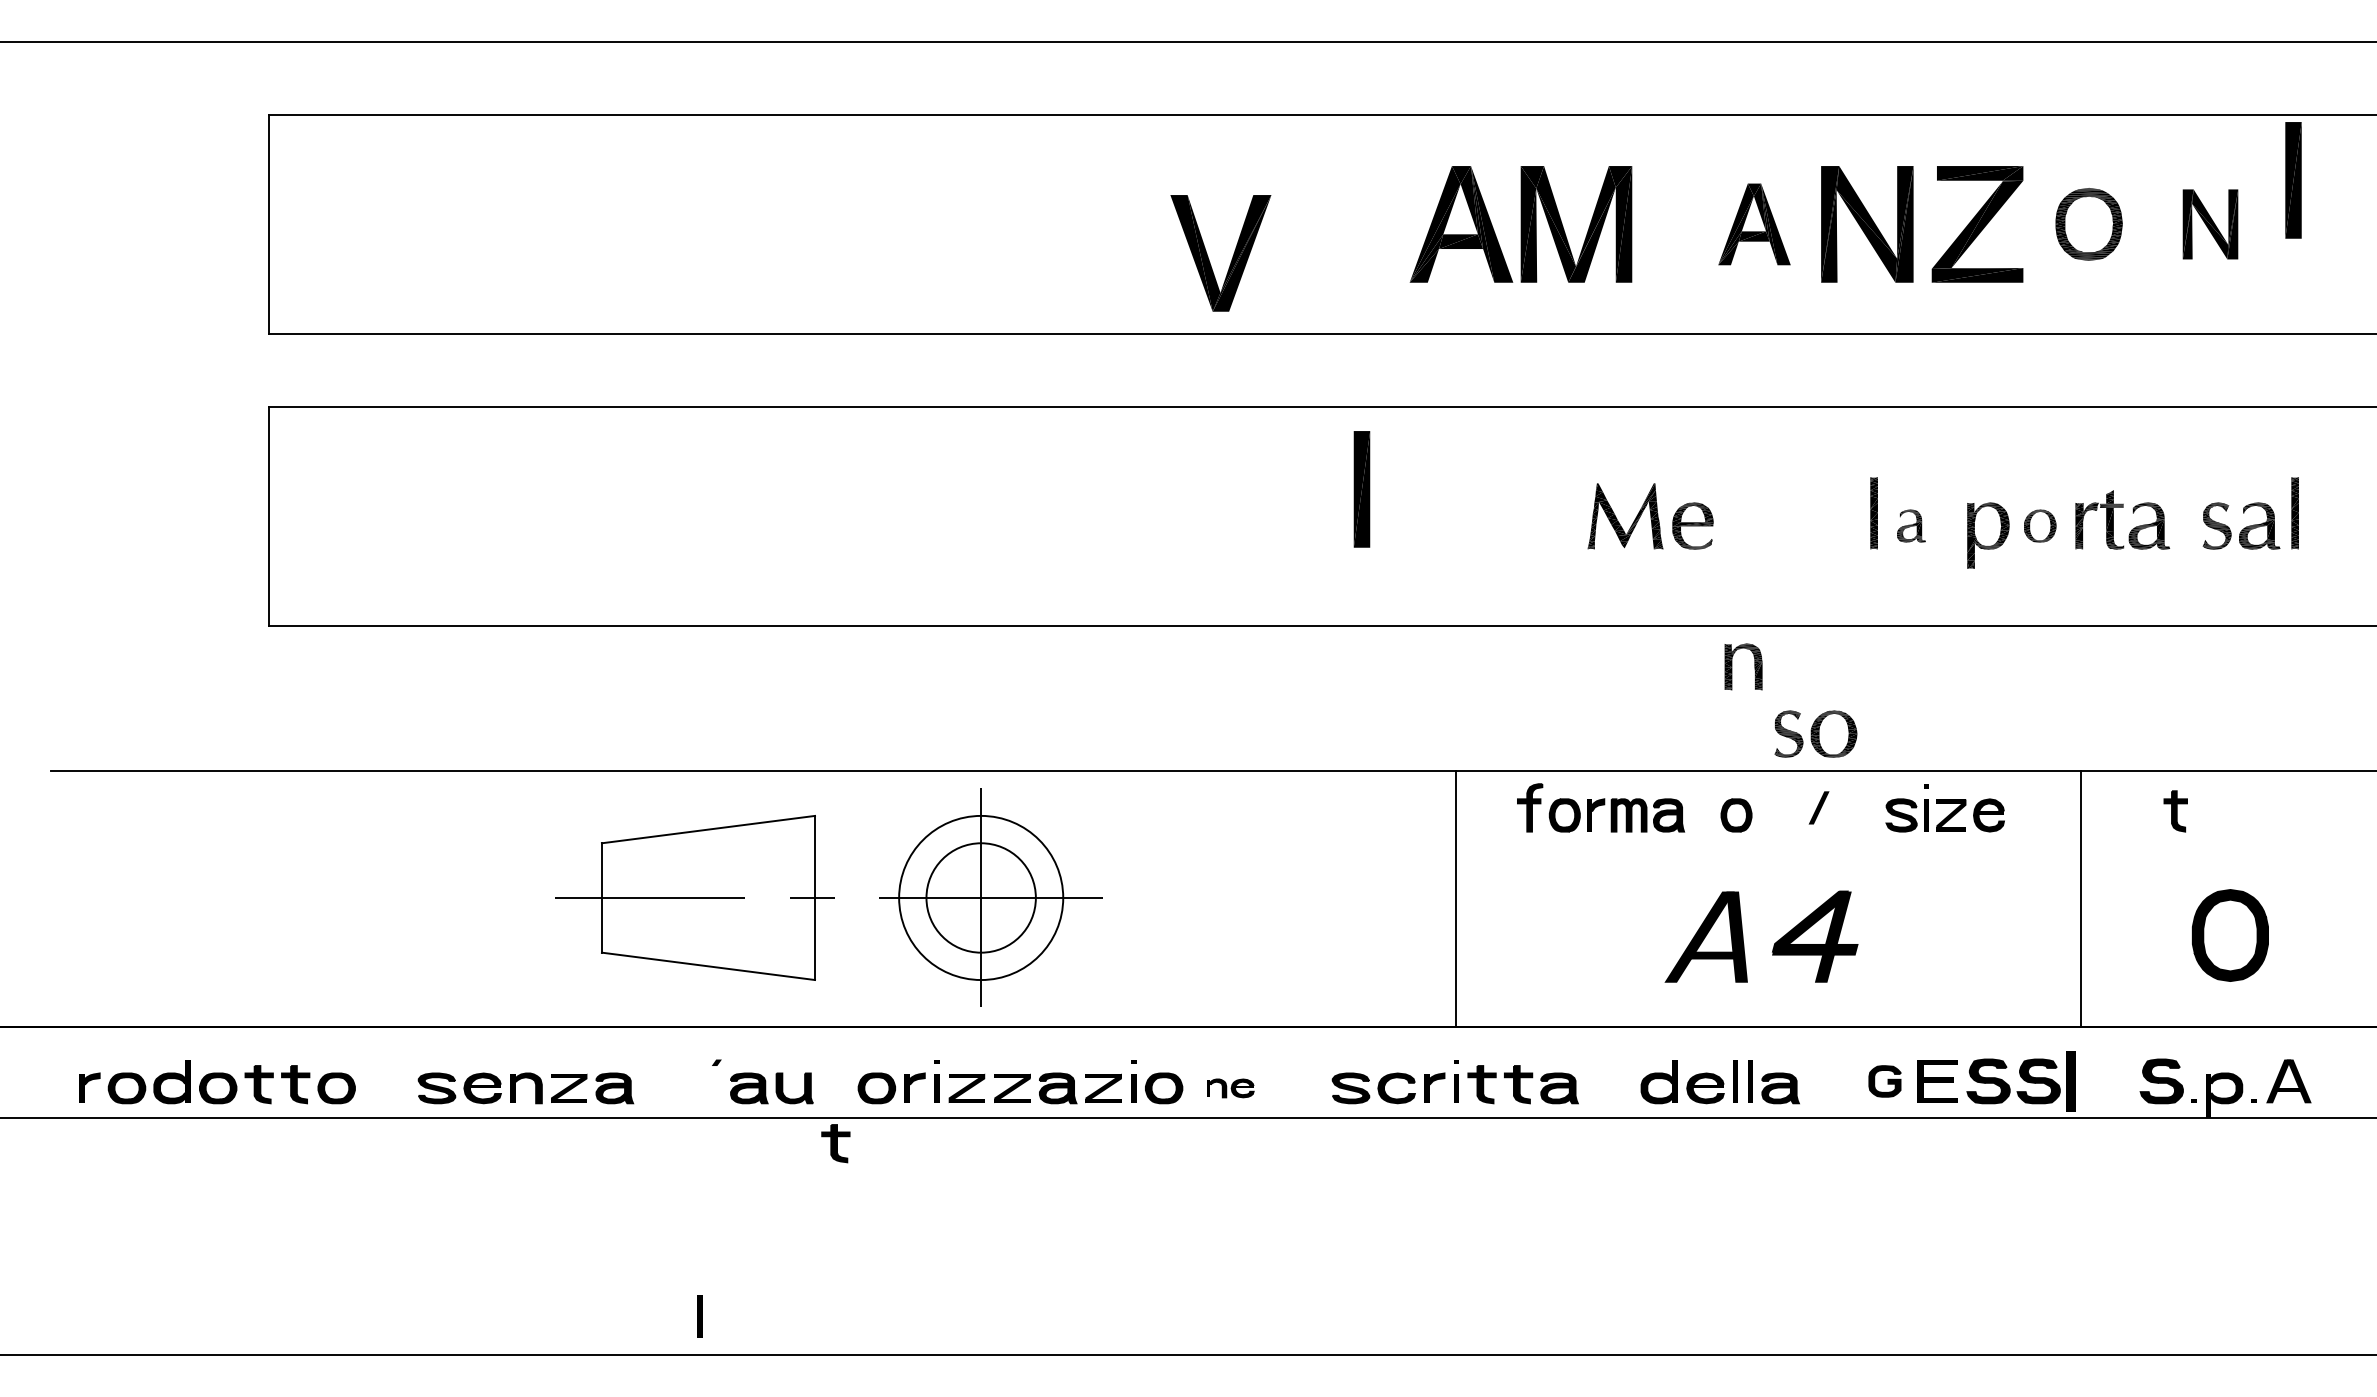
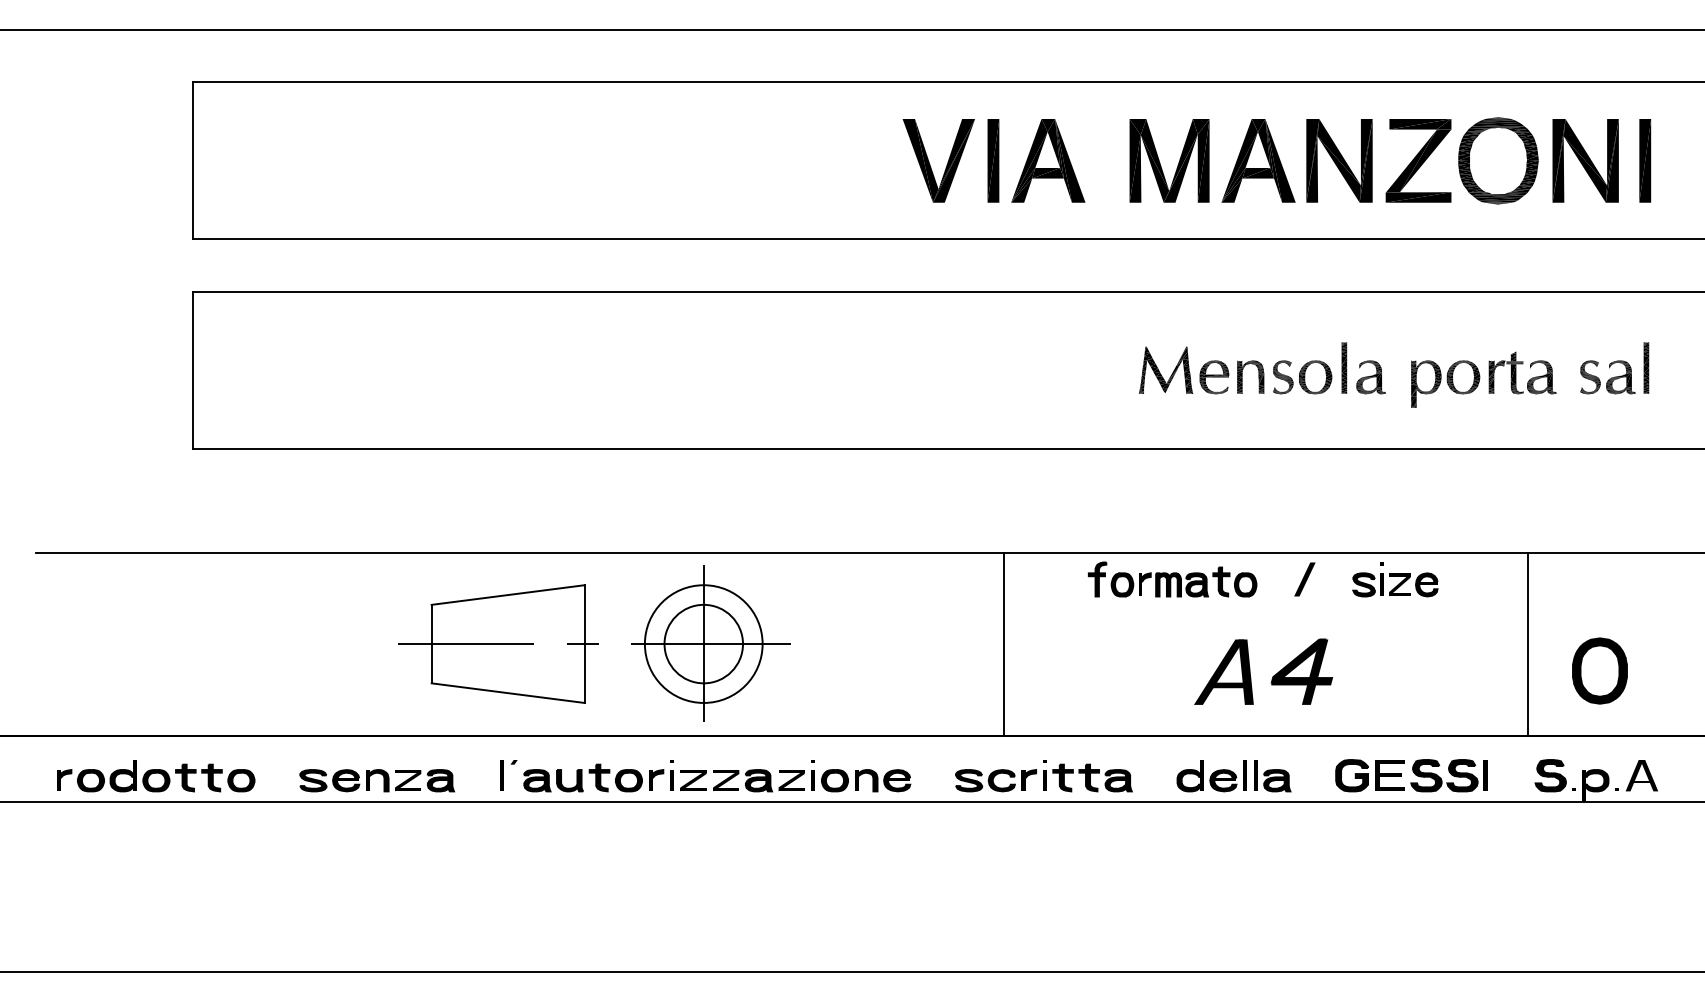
part: (2293, 180) -> (1645, 160), moved
part: (1754, 224) -> (1258, 160), size x1.43
part: (2089, 224) -> (1498, 160), size x1.67
part: (2210, 224) -> (1585, 160), size x1.67
part: (1588, 227) -> (1178, 163), moved
part: (1208, 256) -> (929, 163), moved
part: (1361, 489) -> (993, 160), moved
part: (1911, 525) -> (1371, 376), size x1.43
part: (2040, 525) -> (1463, 376), size x1.43
part: (1732, 666) -> (1242, 376), moved
part: (1815, 733) -> (1302, 376), moved
part: (1818, 807) -> (1304, 579), size x1.43
part: (2175, 811) -> (1221, 582), moved
line: (1456, 898) -> (1004, 644), moved
line: (2081, 898) -> (1527, 644), moved
part: (1884, 1081) -> (1351, 775), size x1.43
part: (2071, 1081) -> (1485, 775), size x0.71
part: (1230, 1088) -> (882, 780), size x1.67
part: (835, 1143) -> (599, 777), moved
part: (699, 1316) -> (501, 775), moved

